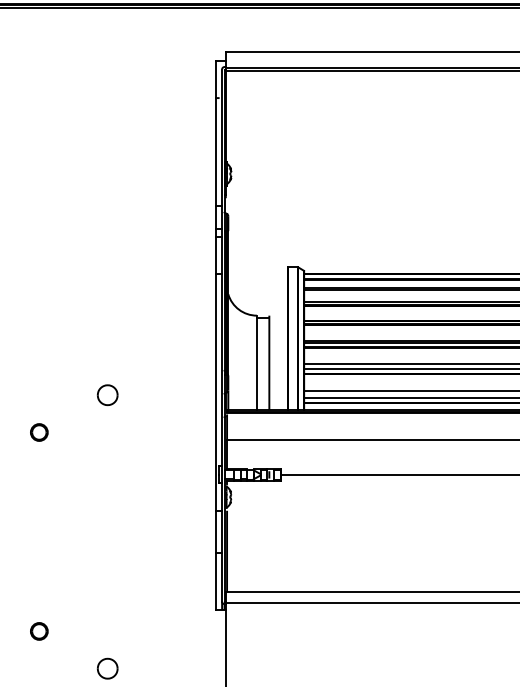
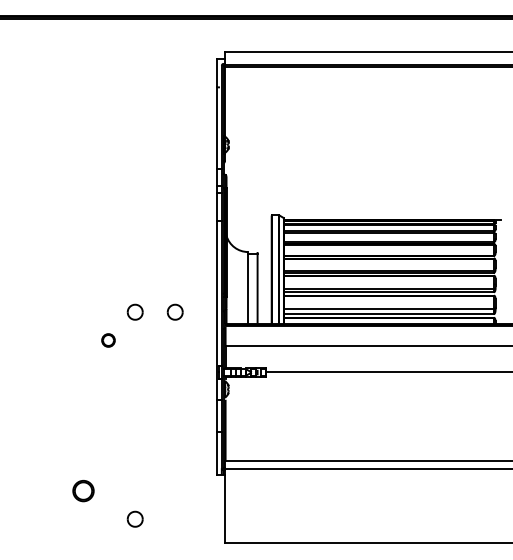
part: (159, 394) -> (174, 311), added
circle: (39, 432) -> (108, 340), moved
part: (39, 630) -> (83, 490), size x1.6

